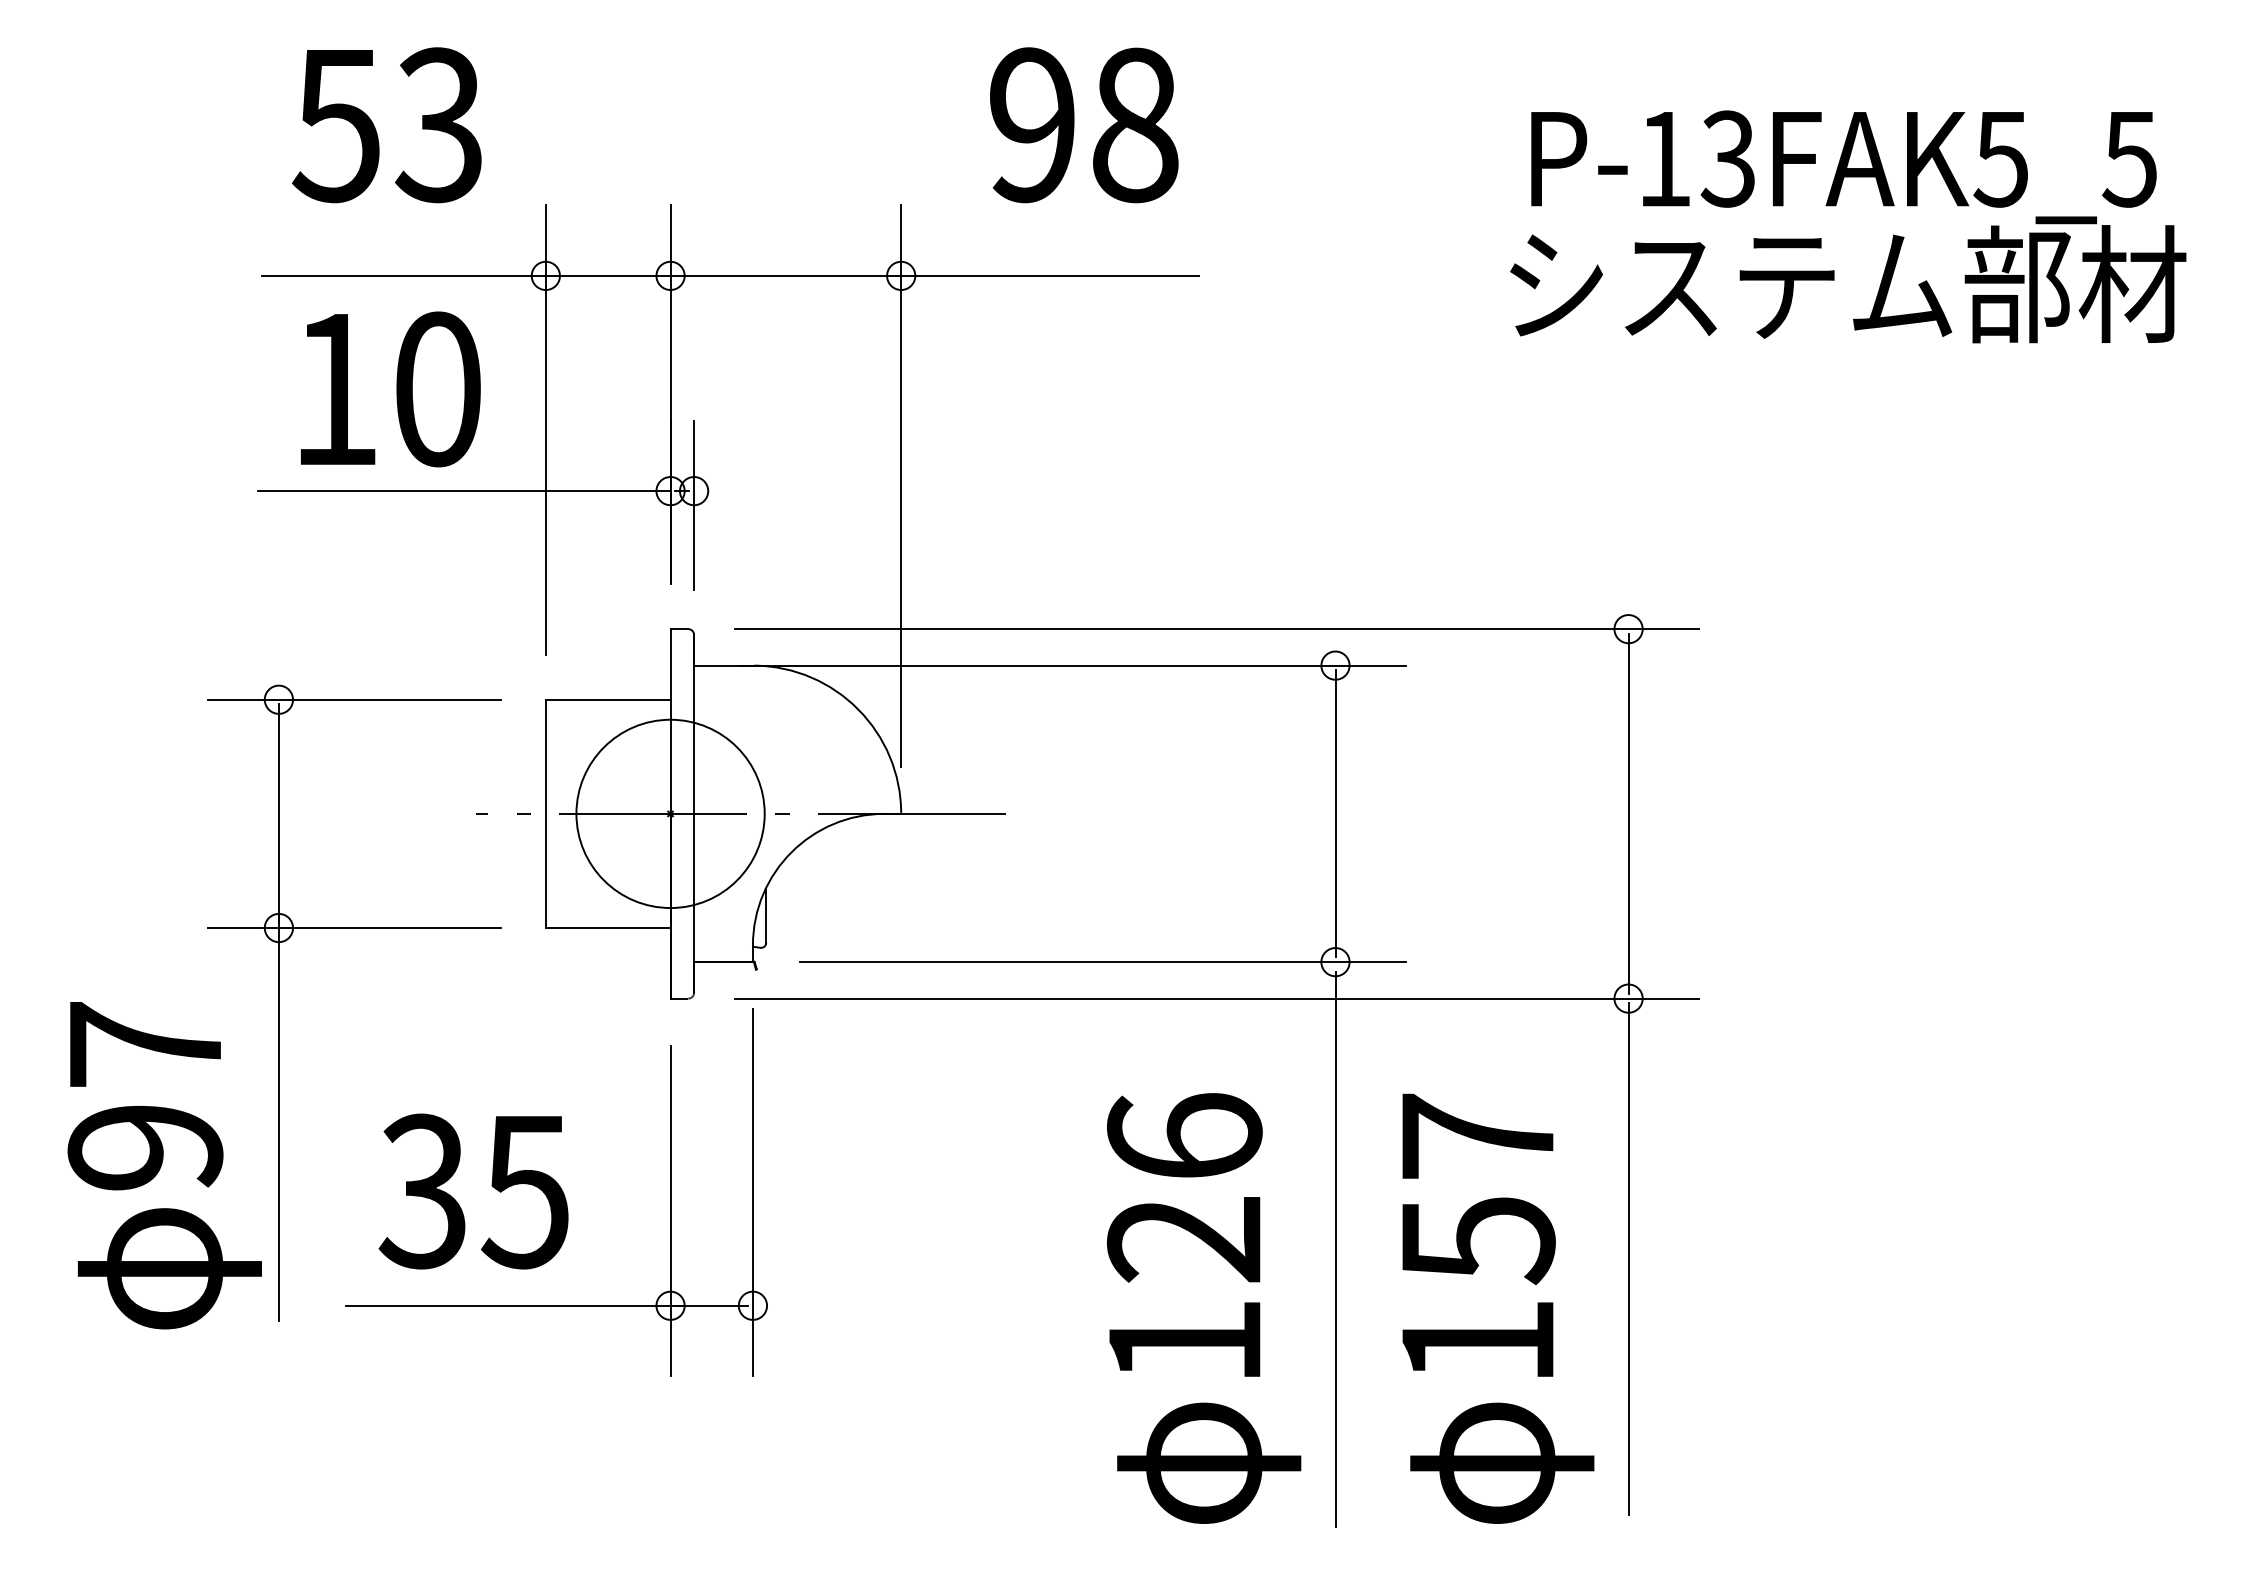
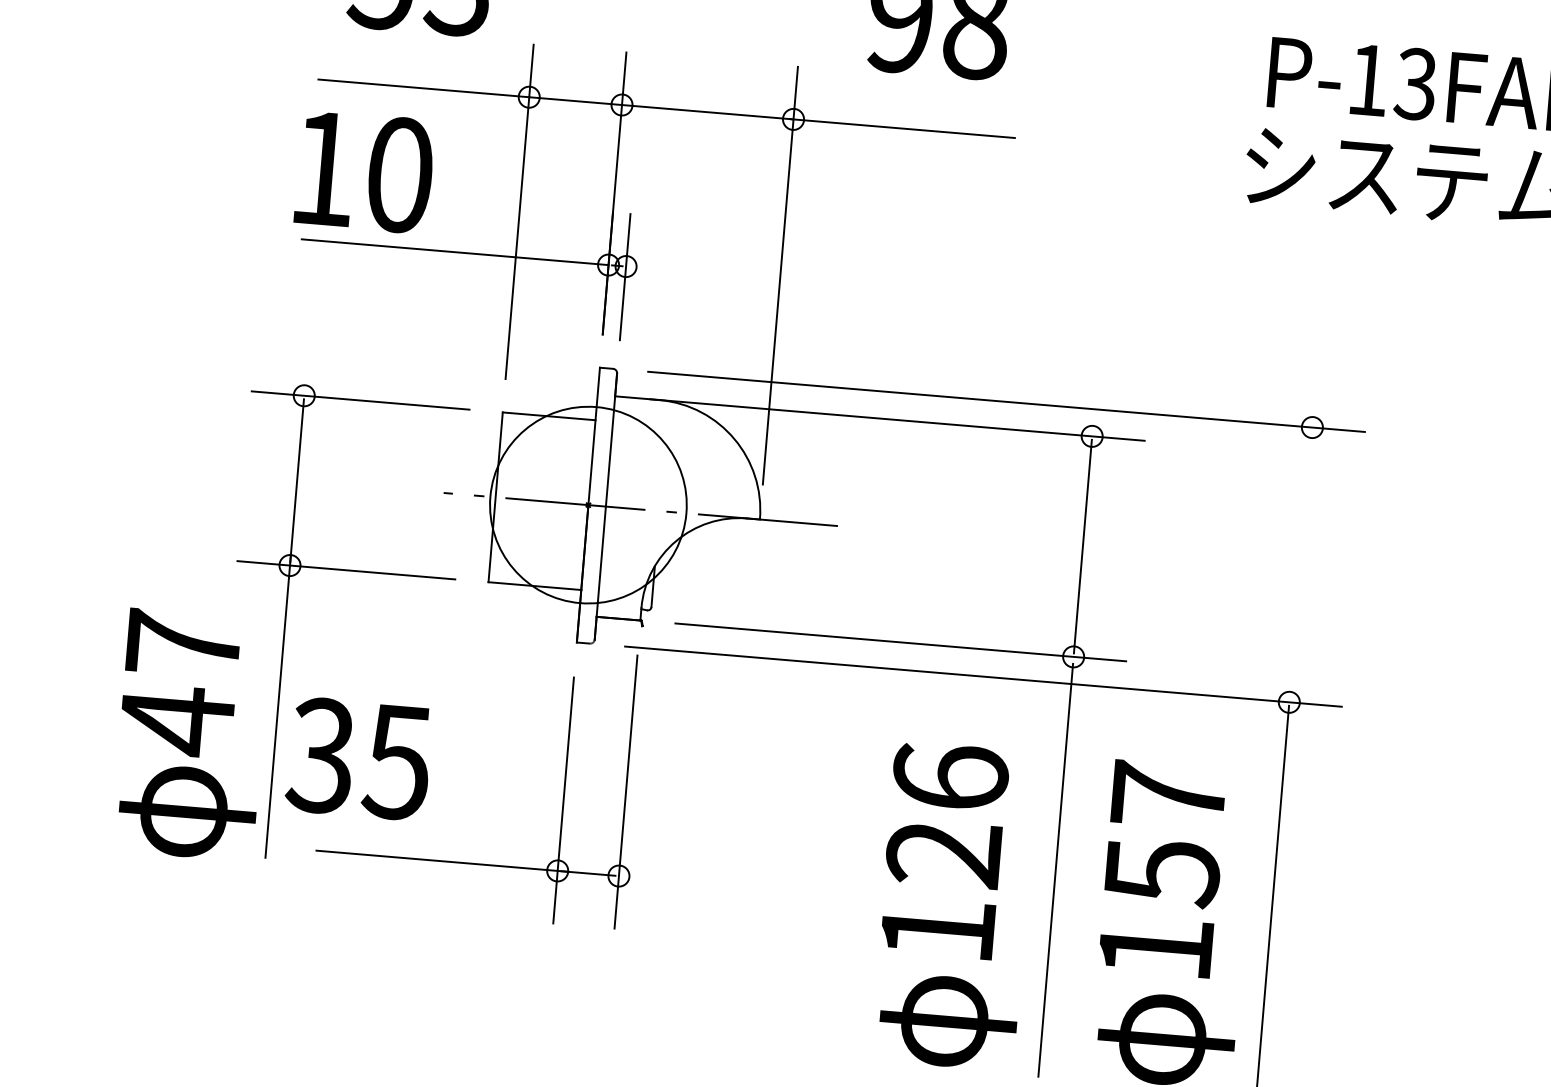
text: (390, 389) -> (364, 172), moved
circle: (670, 813) -> (588, 504), size x1.4
line: (1628, 813) -> (1300, 564), removed
text: (145, 1147) -> (177, 720), 97 -> 47
text: (473, 1191) -> (358, 758), moved

